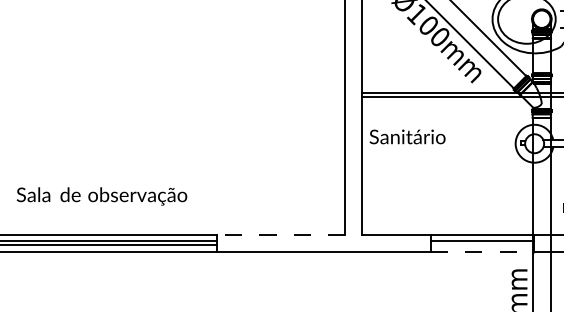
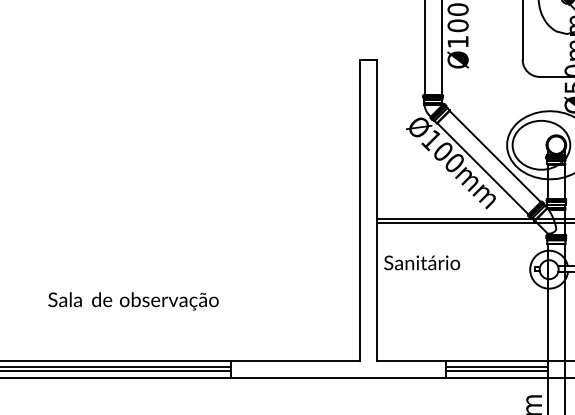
text: (101, 196) -> (133, 301), moved
line: (279, 234) -> (294, 360), dashed -> solid
line: (481, 244) -> (496, 370), added
line: (482, 251) -> (497, 377), dashed -> solid

